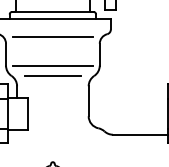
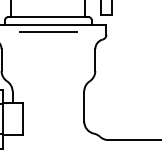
line: (52, 37) -> (48, 42), removed
line: (52, 65) -> (48, 70), removed
line: (52, 75) -> (48, 31), moved

